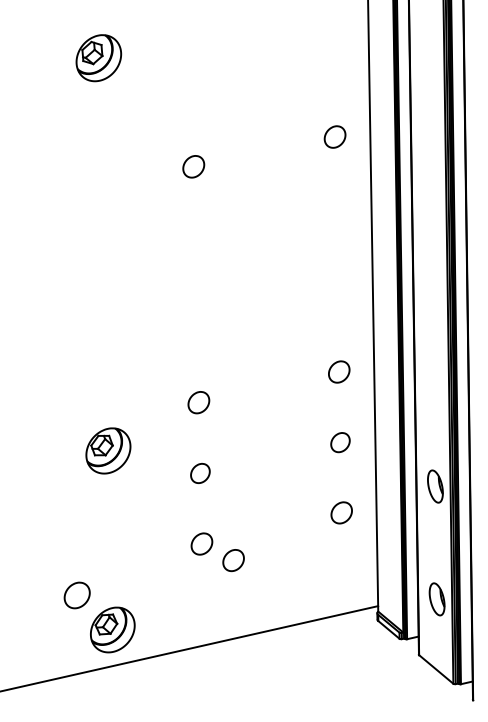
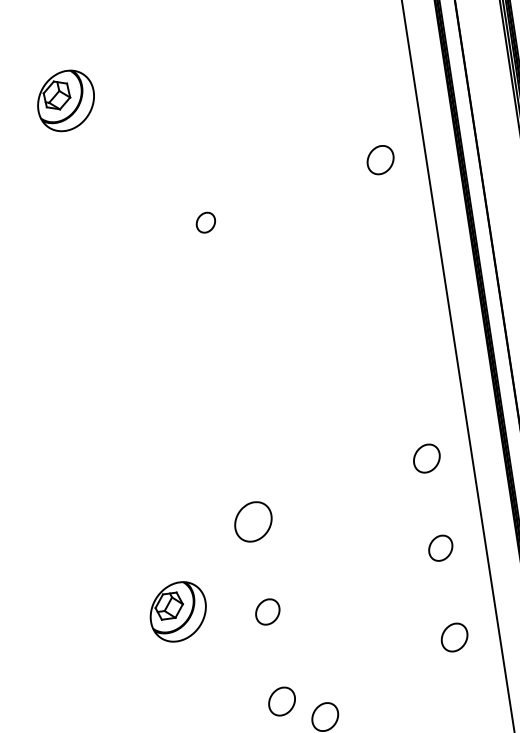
part: (193, 166) -> (205, 222), size x0.7
part: (198, 402) -> (252, 521), size x1.4
part: (108, 450) -> (178, 611), moved

